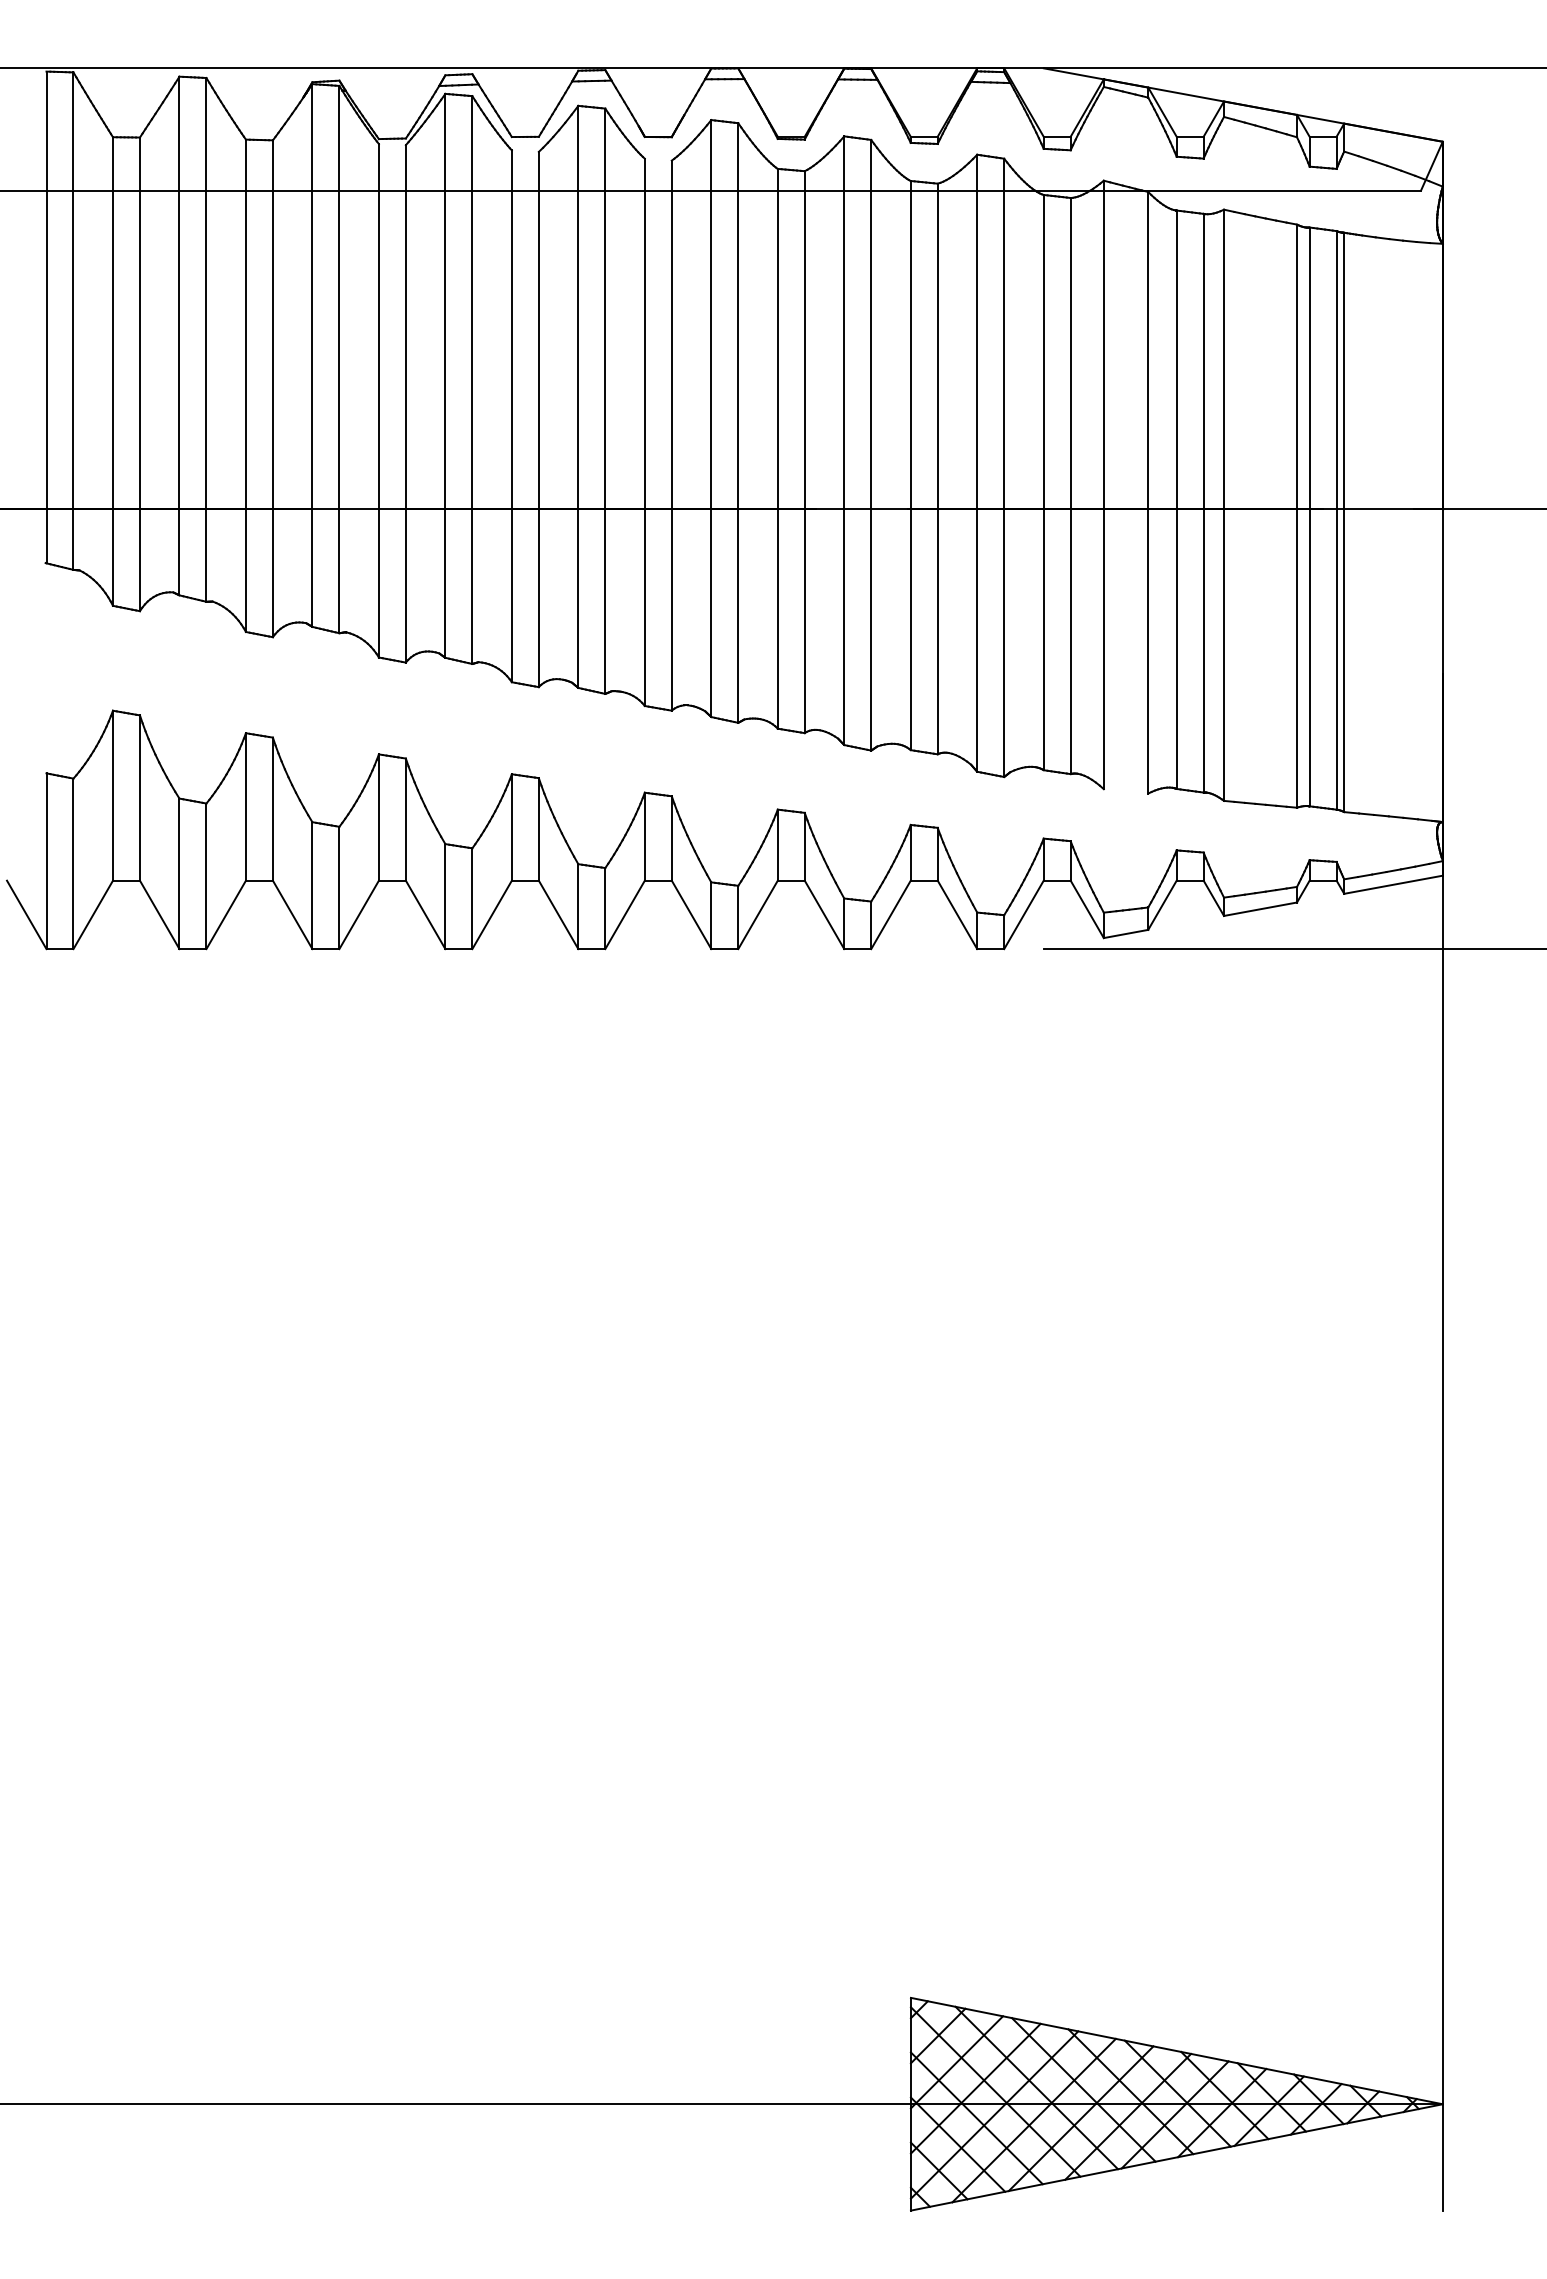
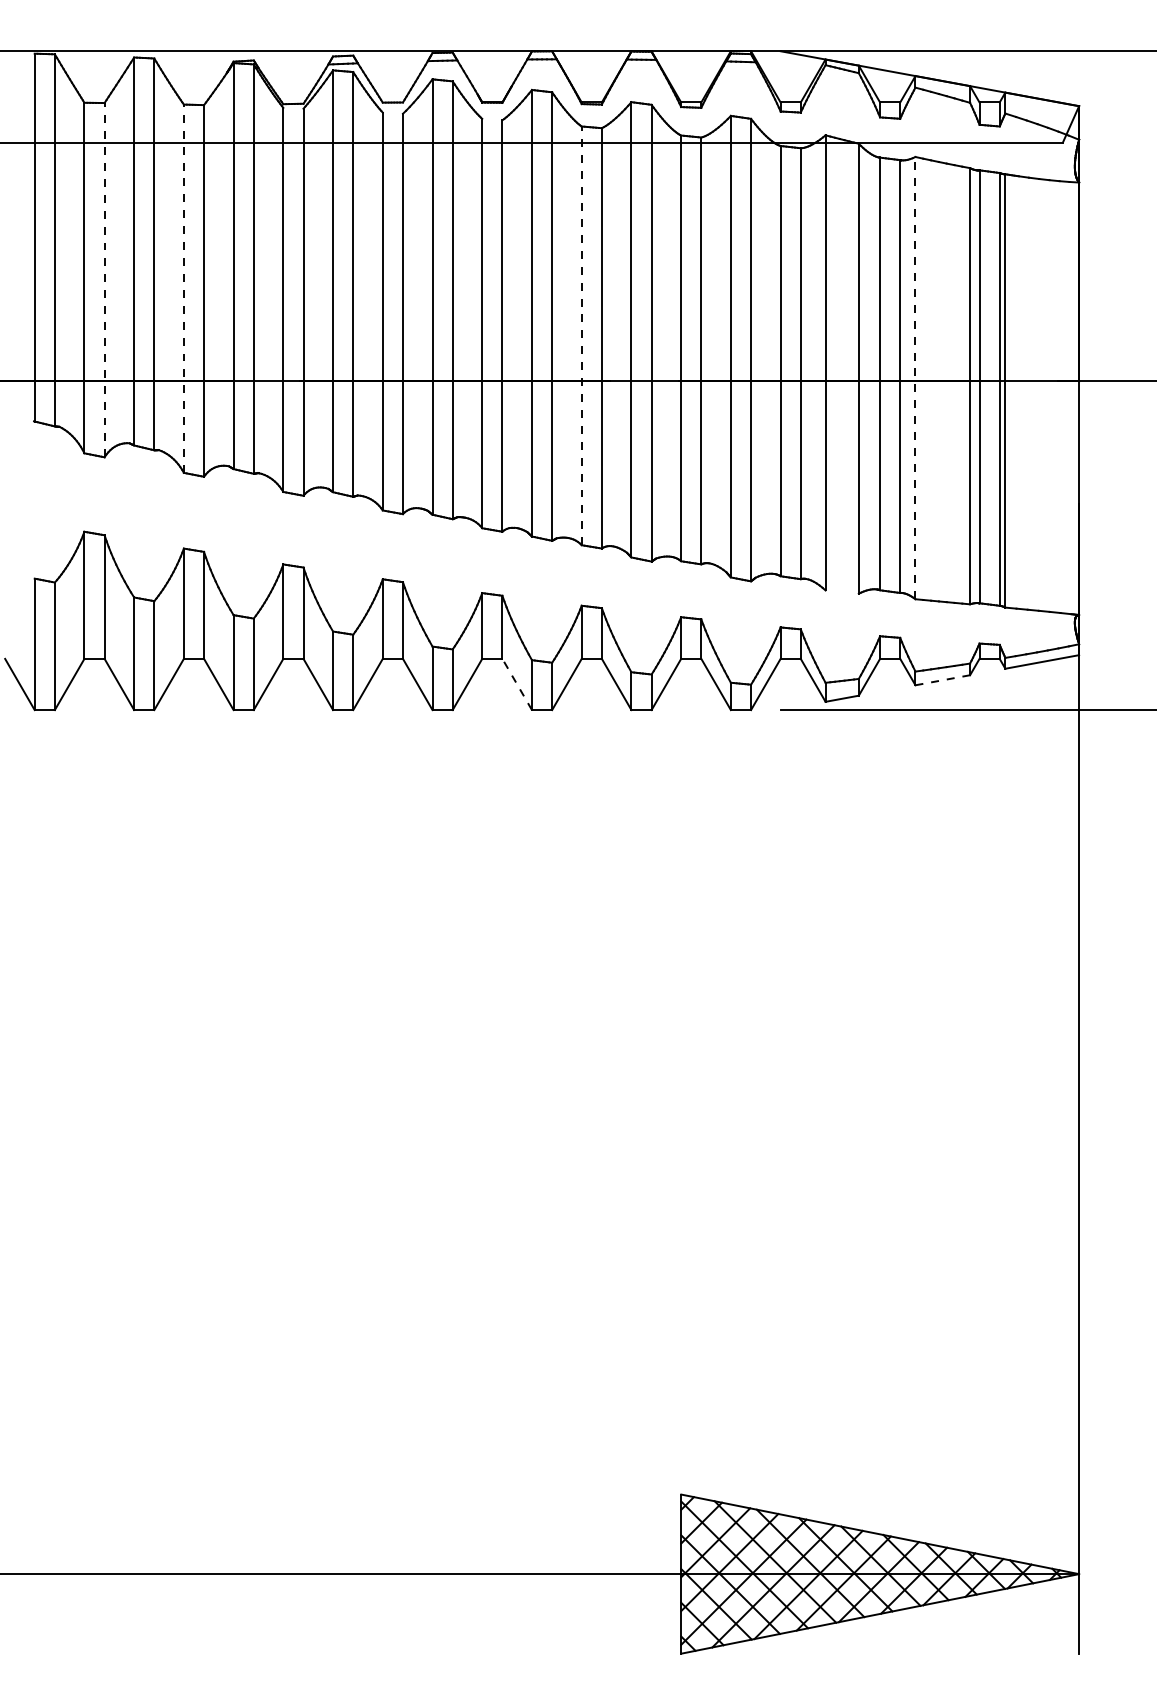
line: (139, 374) -> (104, 280), solid -> dashed
line: (245, 385) -> (183, 288), solid -> dashed
line: (777, 448) -> (581, 335), solid -> dashed
line: (1224, 505) -> (915, 378), solid -> dashed
line: (1261, 909) -> (943, 680), solid -> dashed
line: (691, 914) -> (517, 684), solid -> dashed

